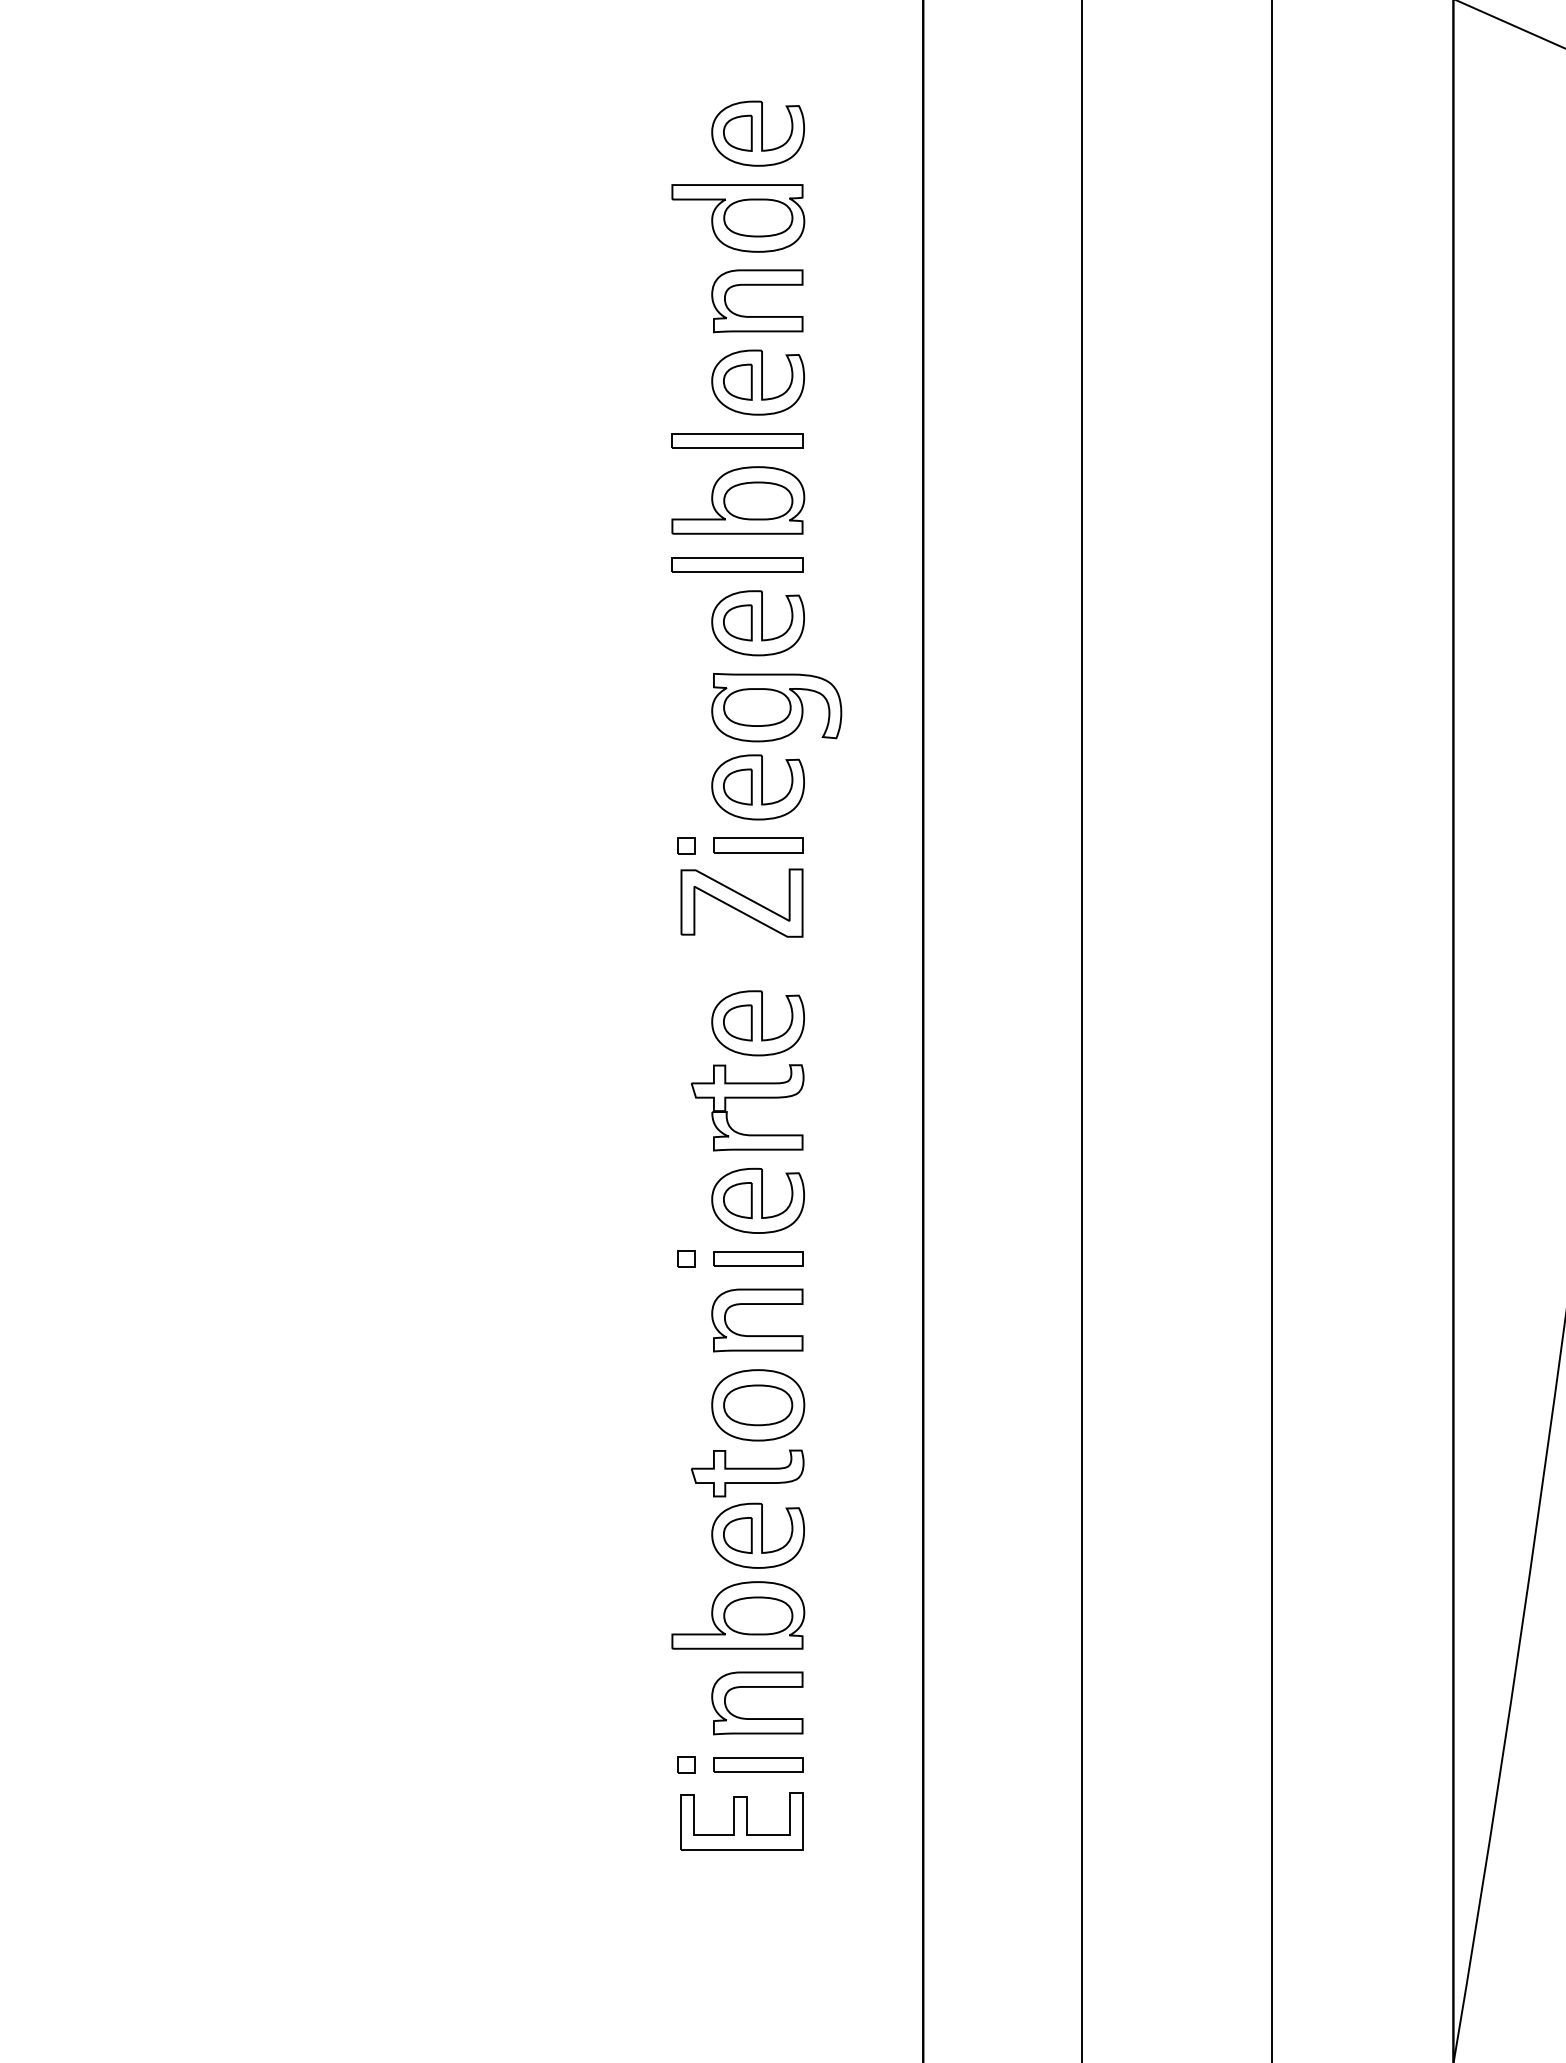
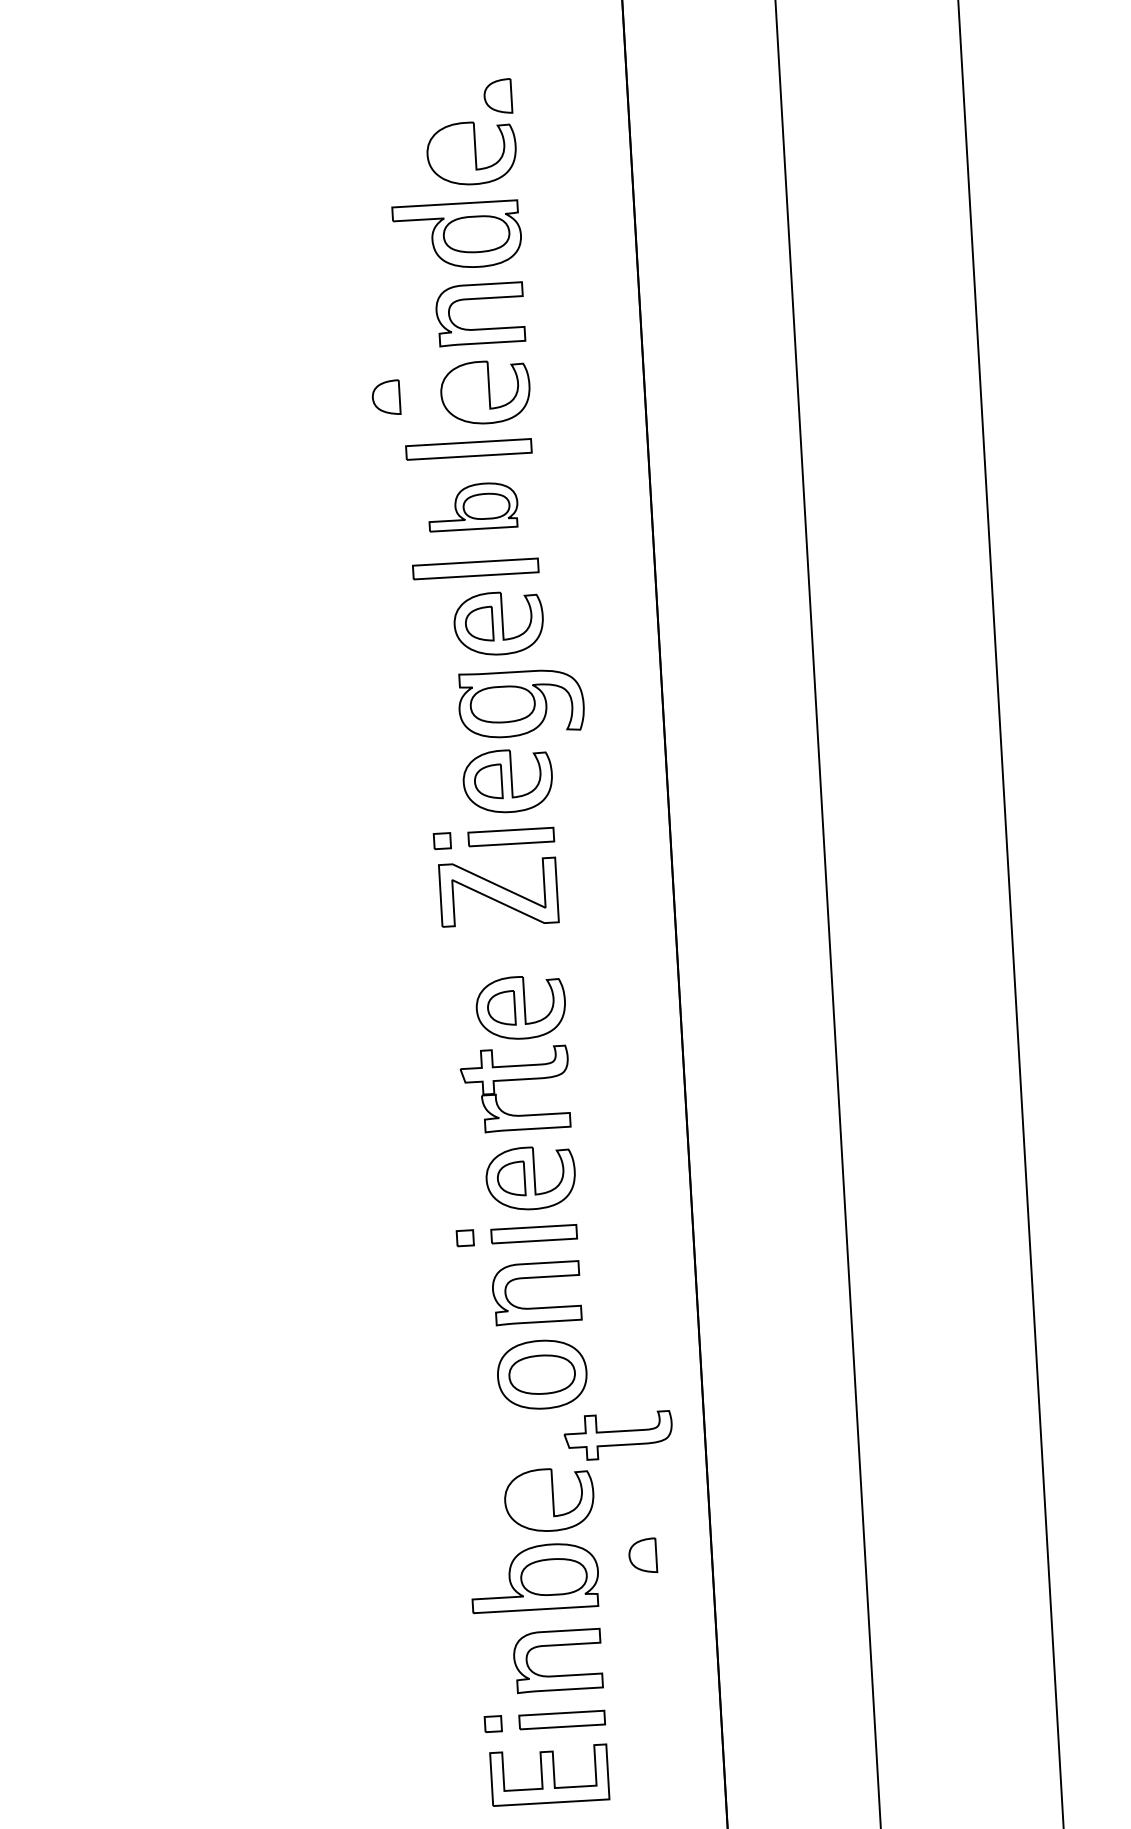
part: (737, 132) -> (497, 95), moved
part: (737, 381) -> (385, 397), moved
part: (738, 500) -> (473, 506), size x0.7
part: (747, 1473) -> (618, 1435), moved
part: (737, 1535) -> (642, 1556), moved

